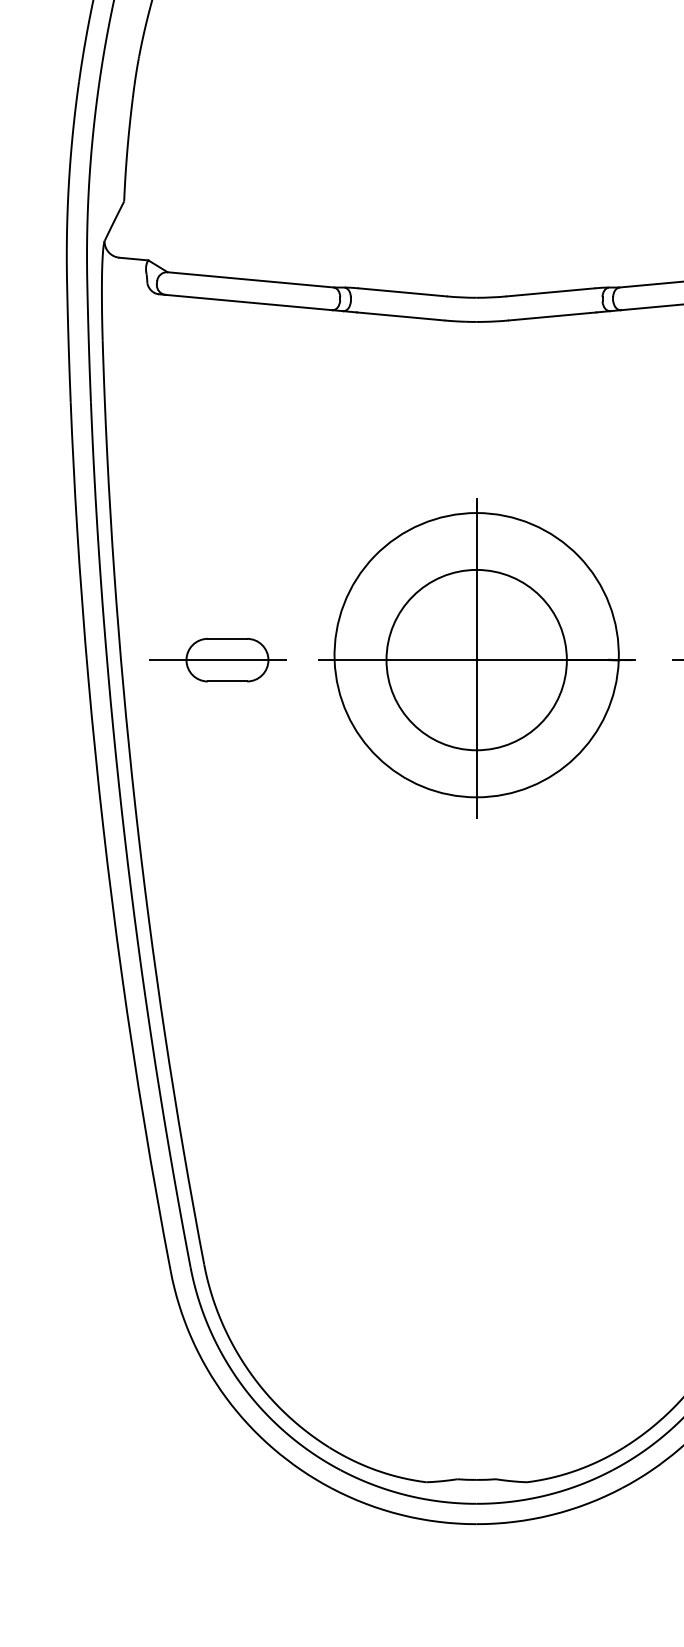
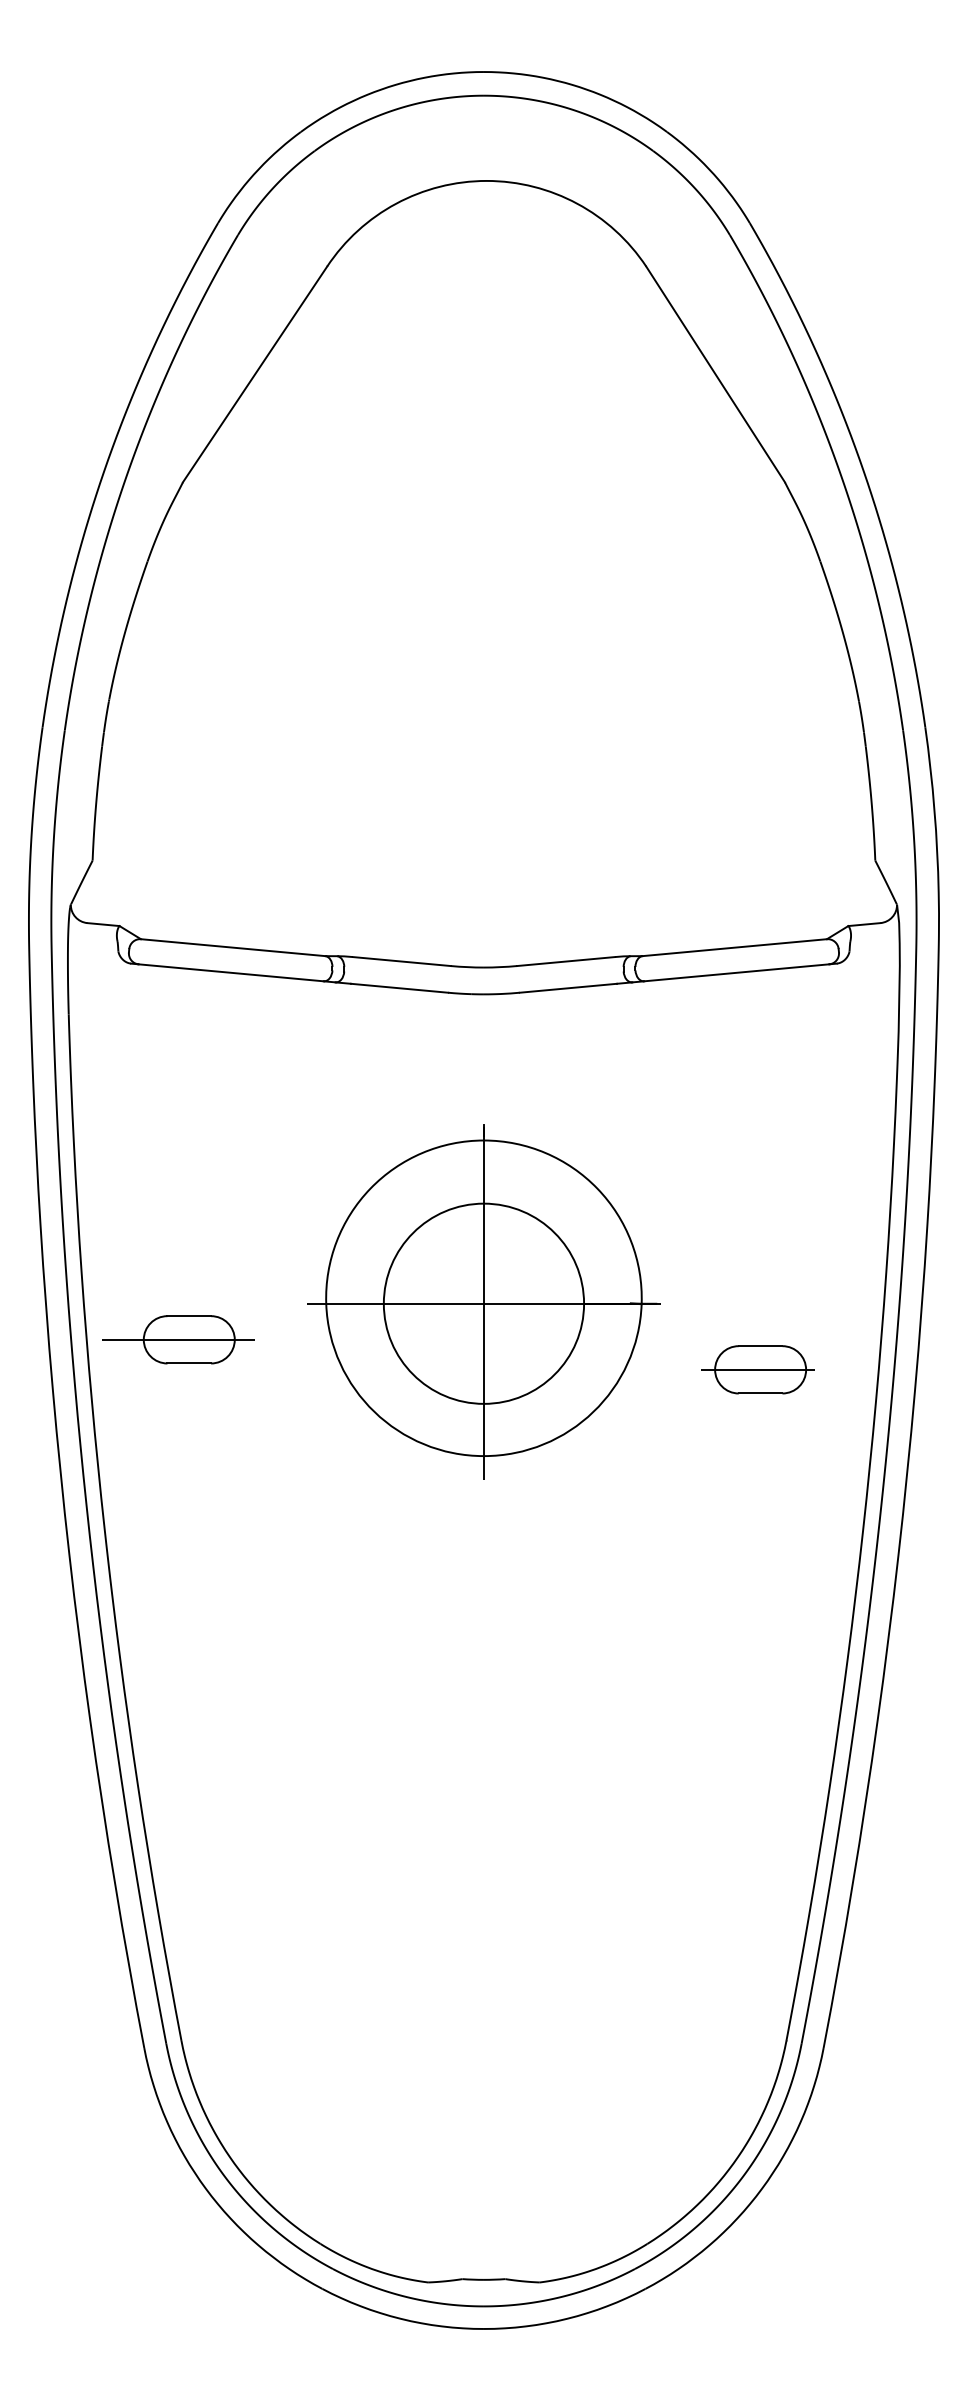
part: (476, 658) -> (483, 1301), moved
part: (217, 659) -> (178, 1339), moved

